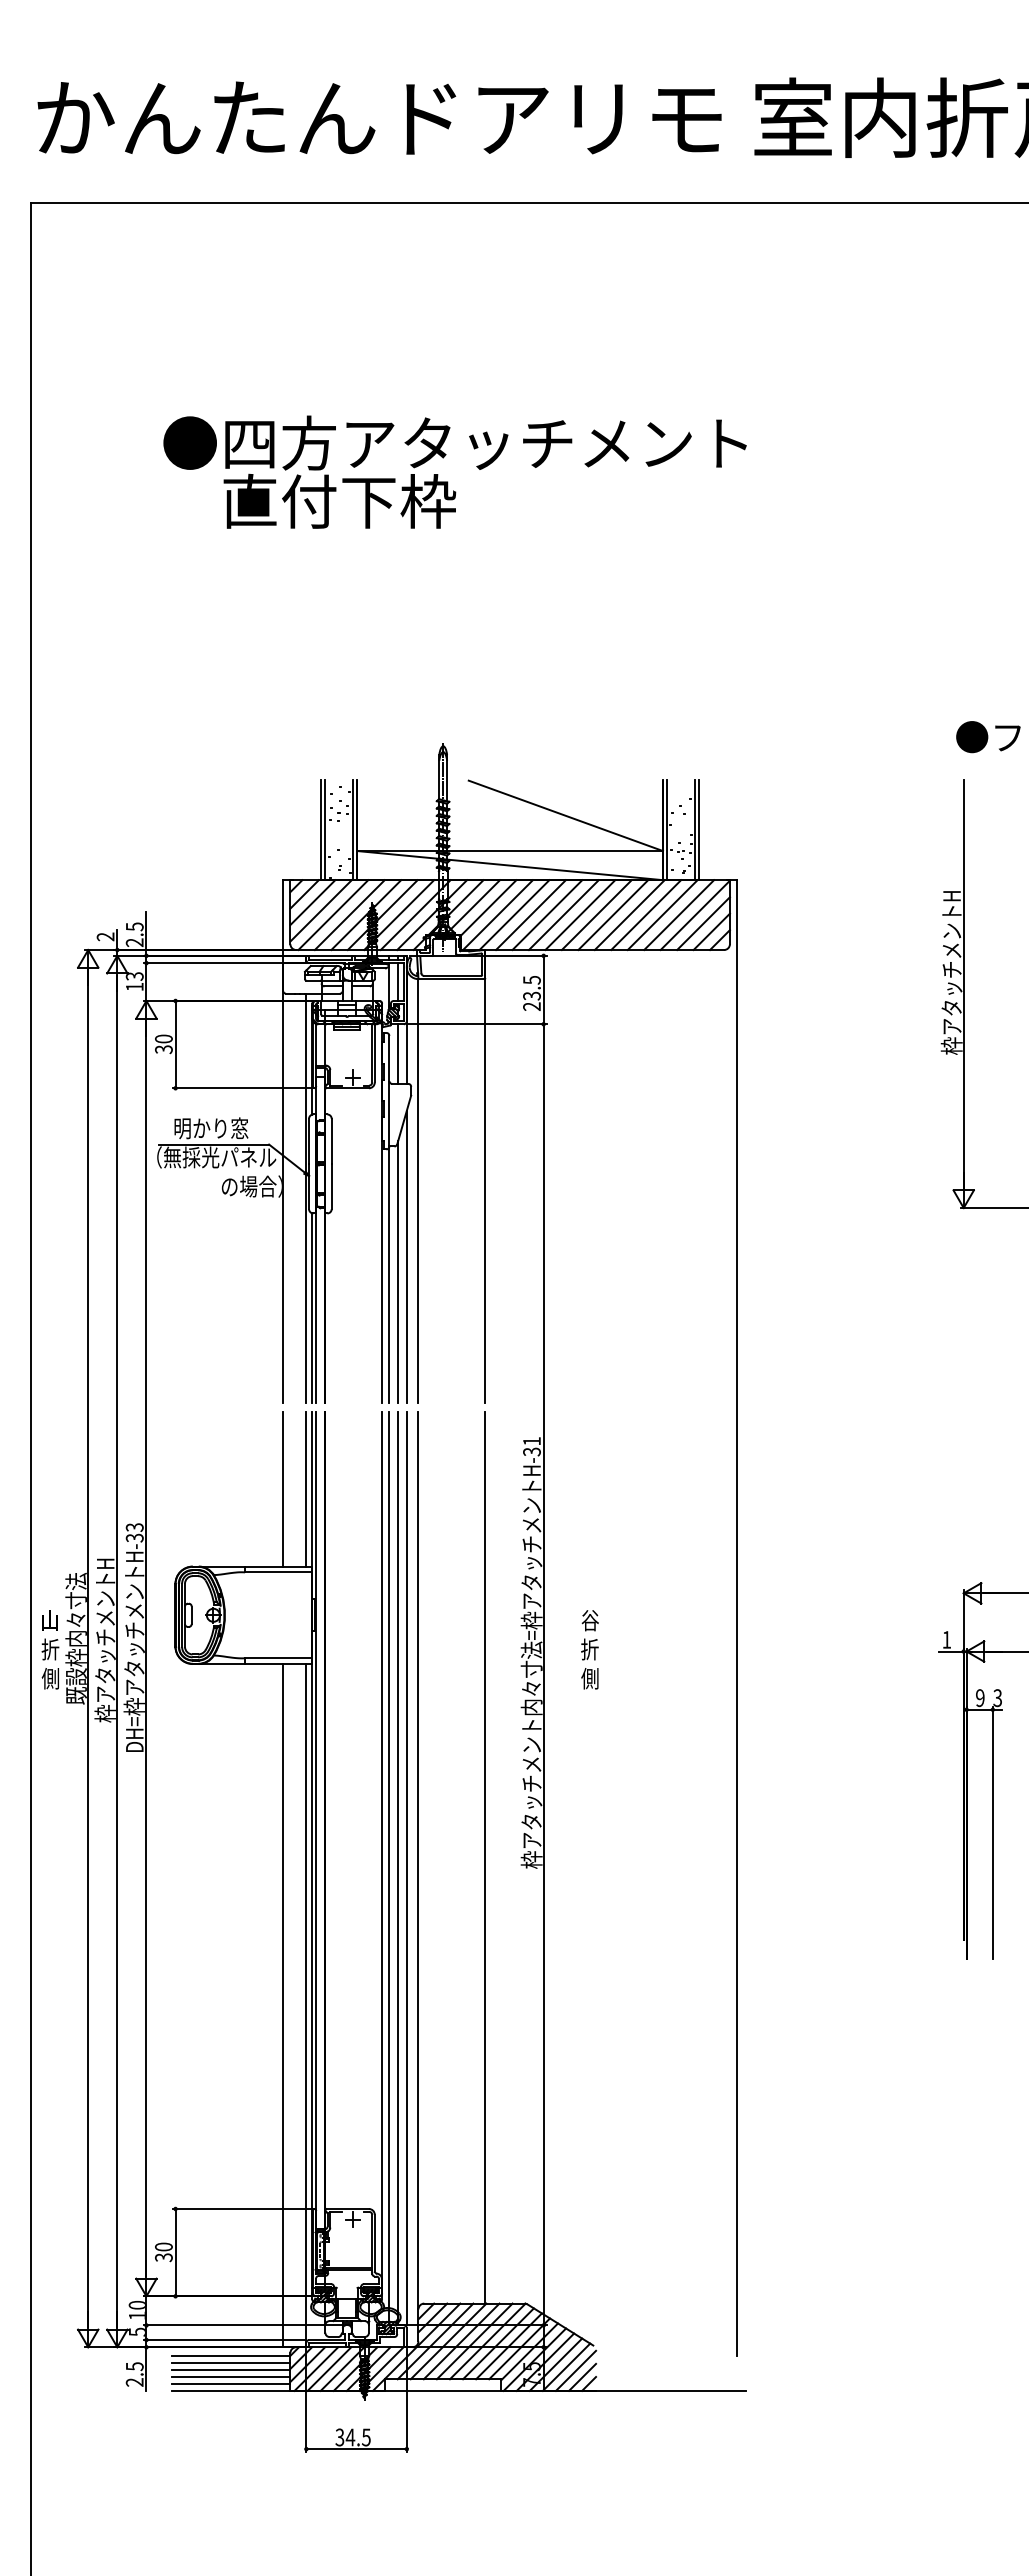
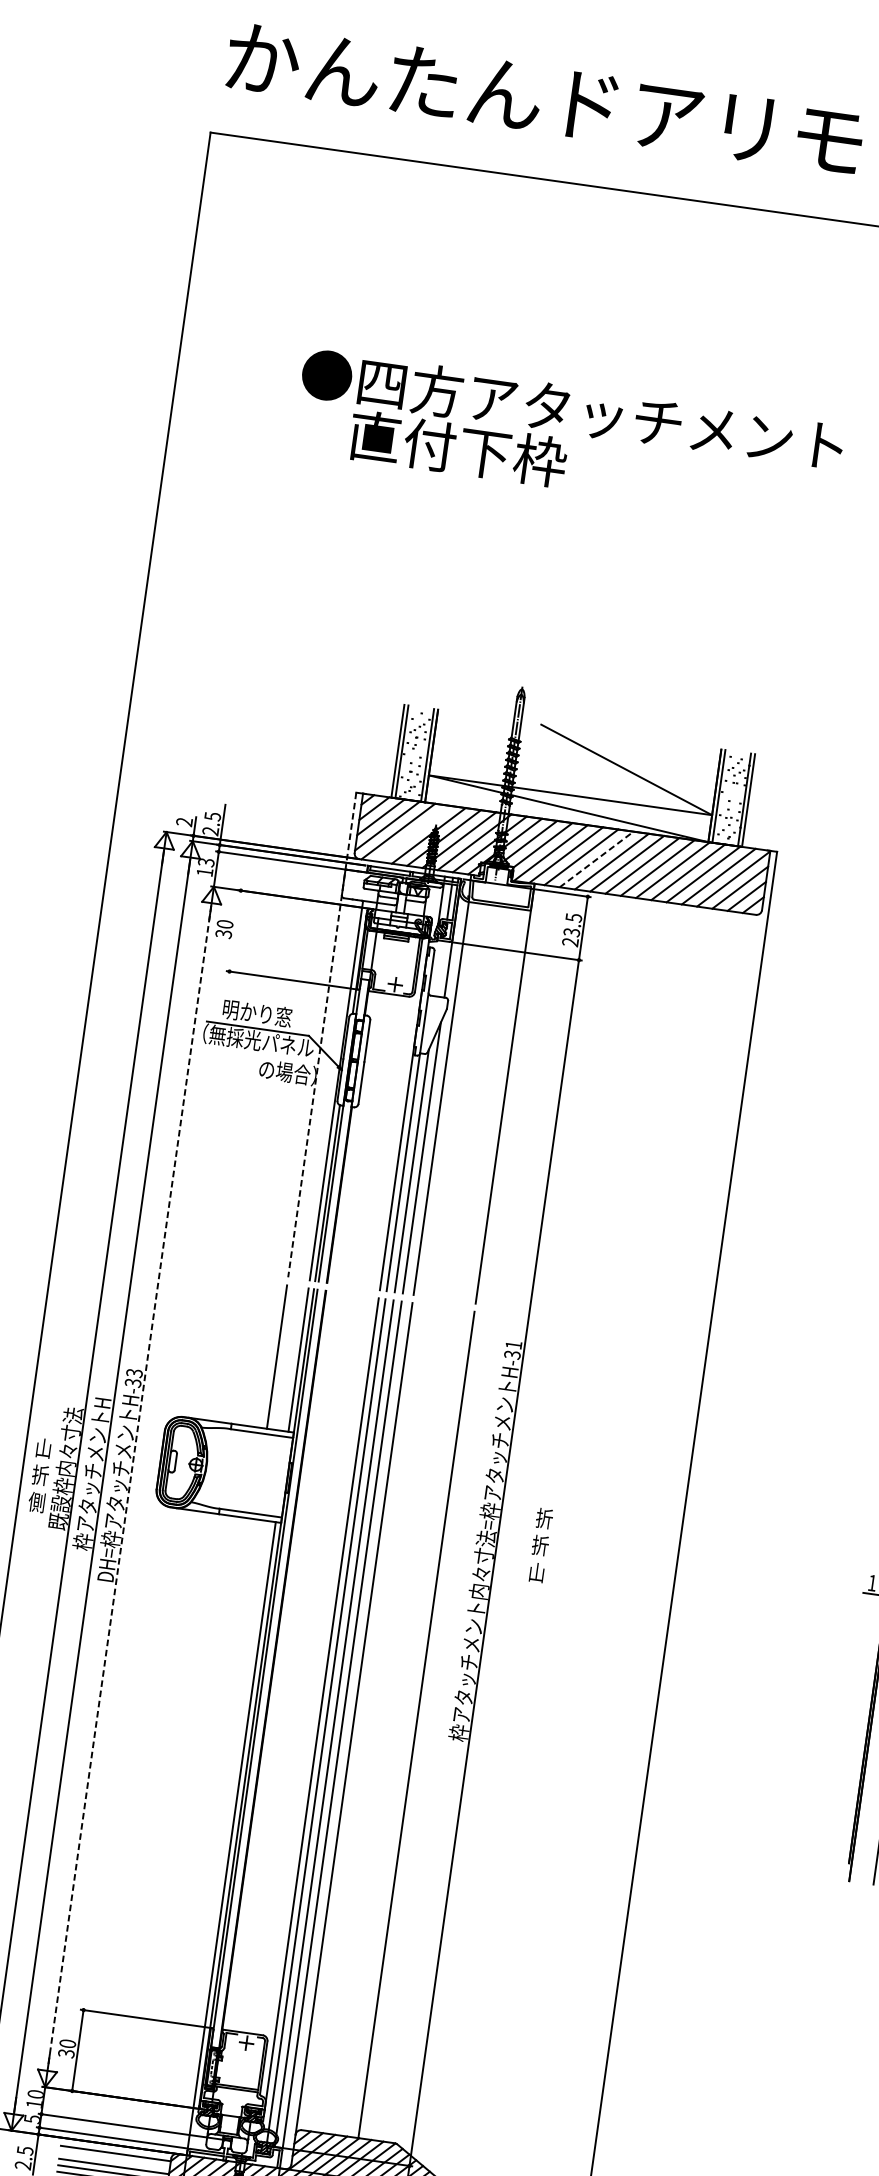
line: (547, 914) -> (596, 858), solid -> dashed
line: (349, 915) -> (413, 834), removed
line: (175, 1044) -> (235, 930), removed
line: (398, 1053) -> (440, 968), removed
line: (283, 1142) -> (322, 1035), solid -> dashed
text: (590, 1620) -> (544, 1518), 谷 -> 折
line: (146, 1649) -> (129, 1487), solid -> dashed
text: (589, 1678) -> (536, 1572), 側 -> 山
line: (283, 2005) -> (210, 1835), removed
line: (230, 2362) -> (114, 2159), removed

